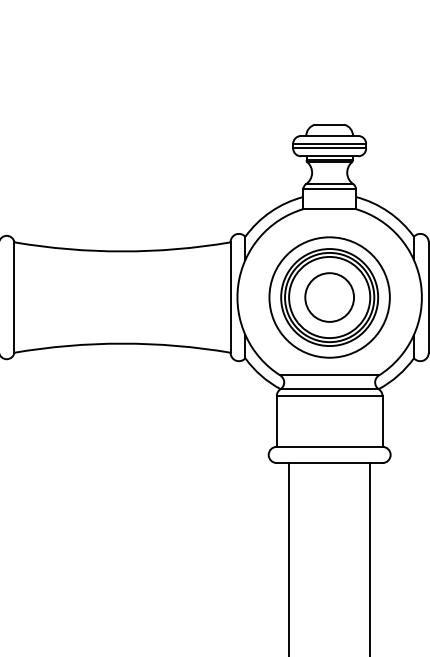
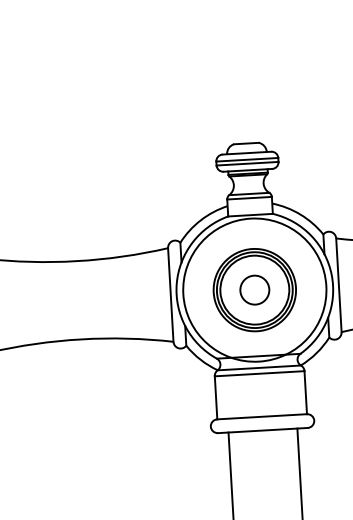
circle: (329, 297) -> (254, 290), size x0.7
circle: (329, 297) -> (254, 290), size x1.4

